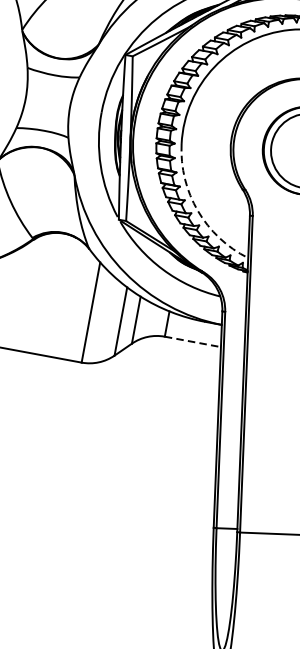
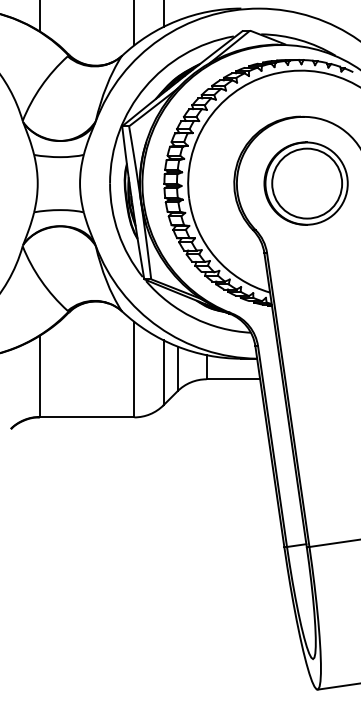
arc: (197, 210) -> (215, 257), dashed -> solid
line: (192, 342) -> (233, 379), dashed -> solid

